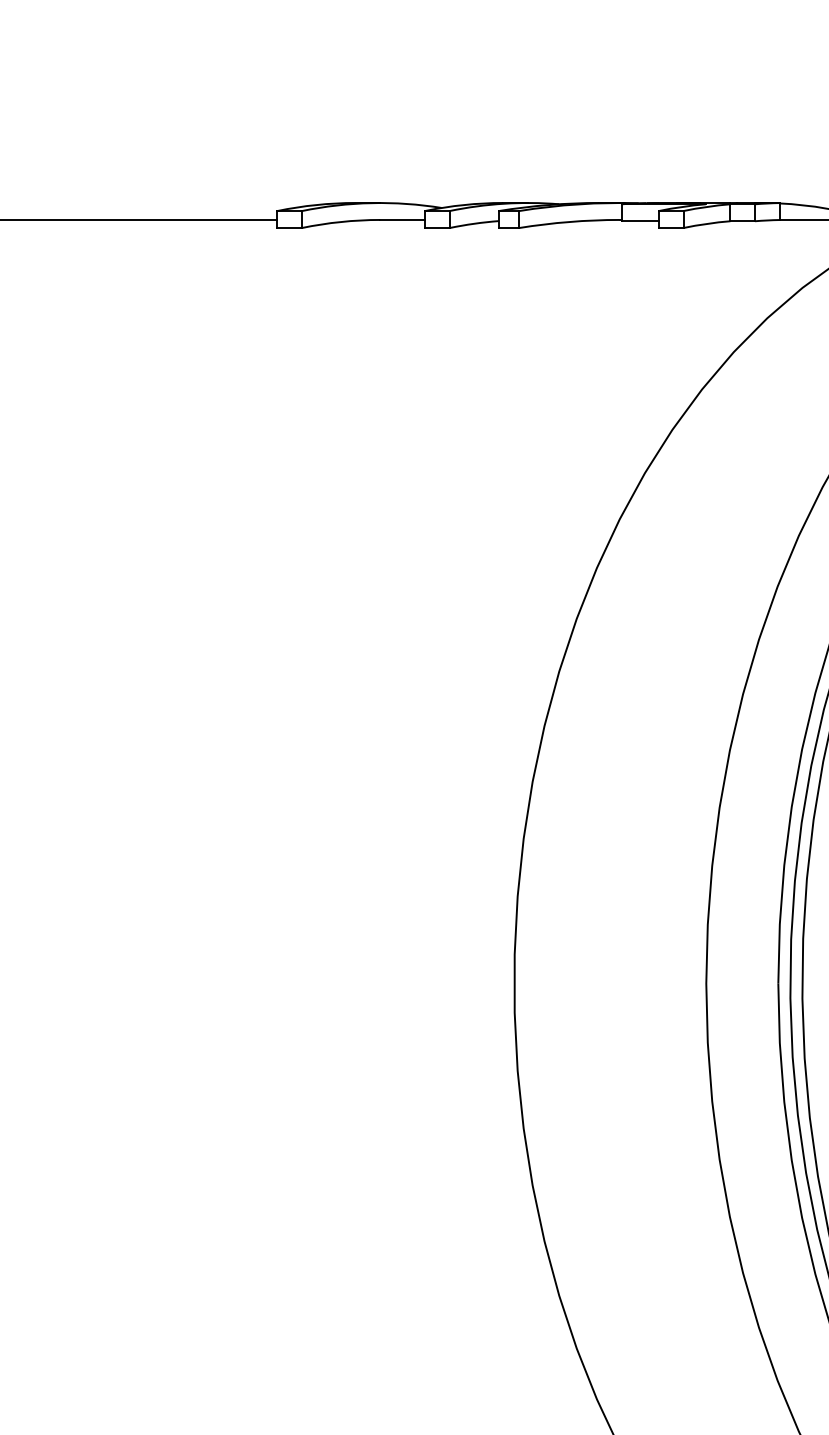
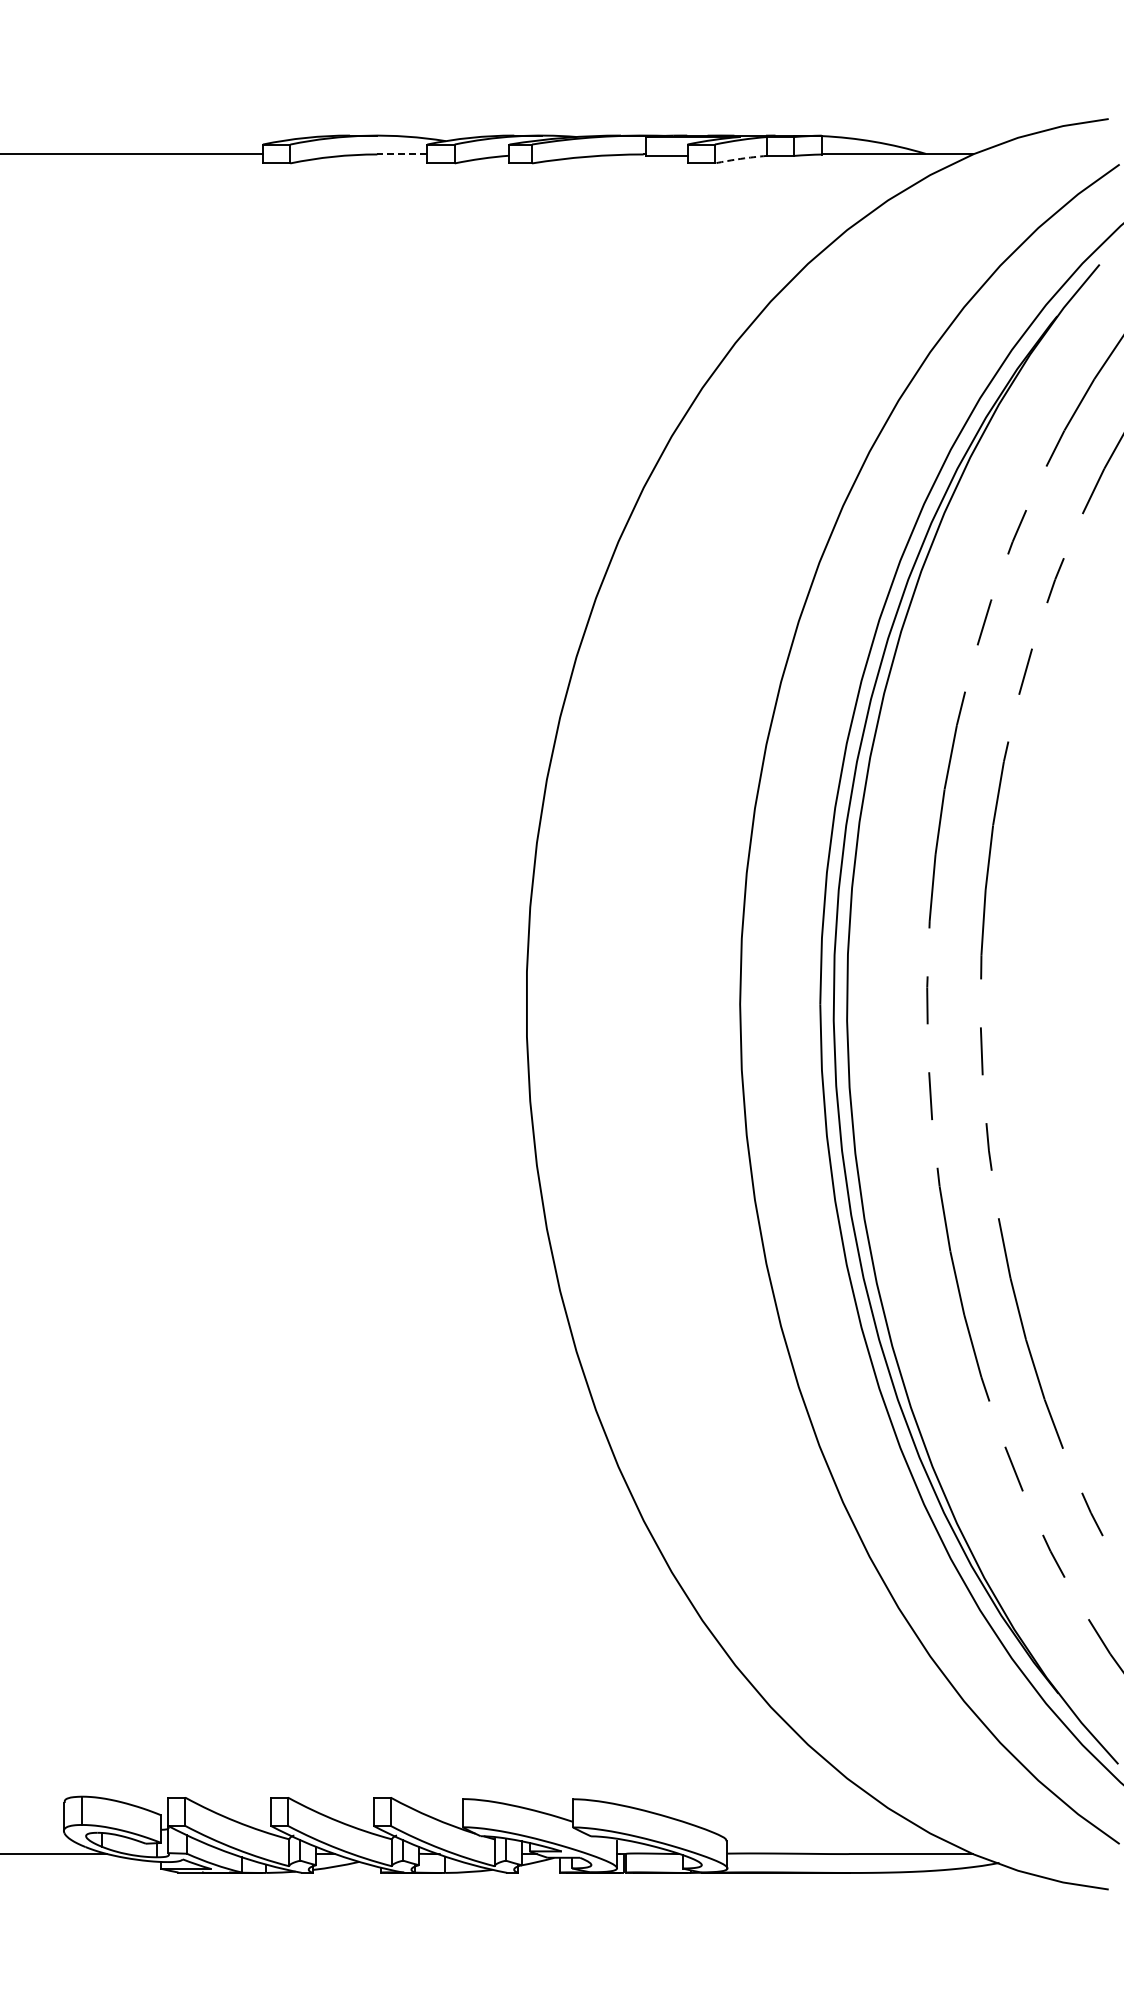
line: (402, 219) -> (402, 154), solid -> dashed
arc: (706, 223) -> (740, 158), solid -> dashed

